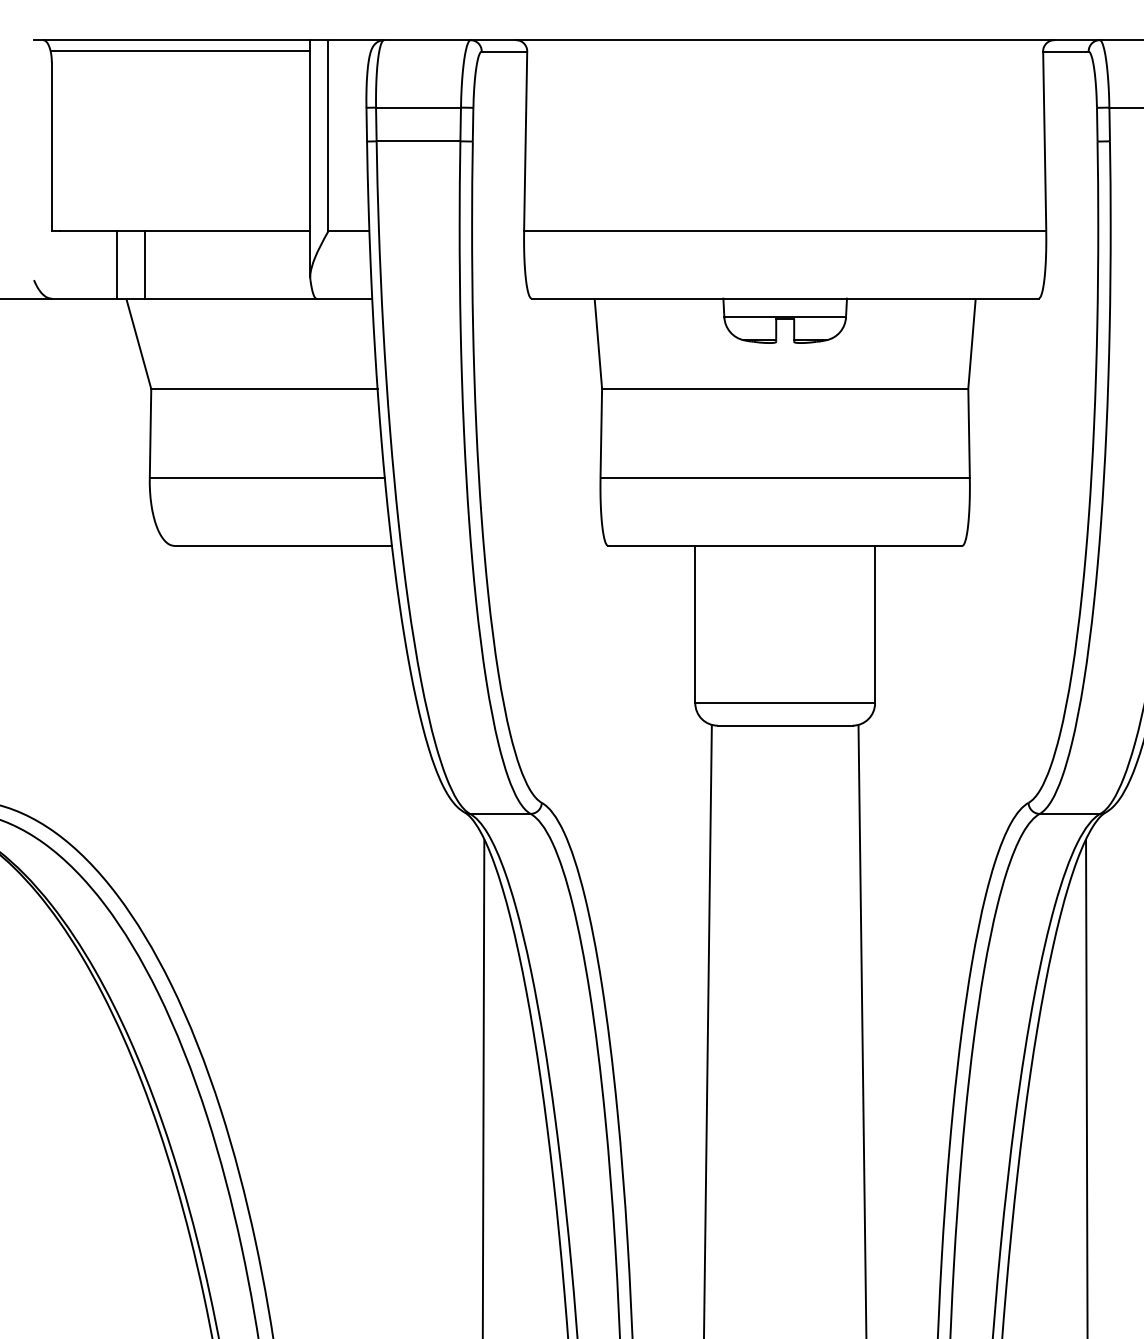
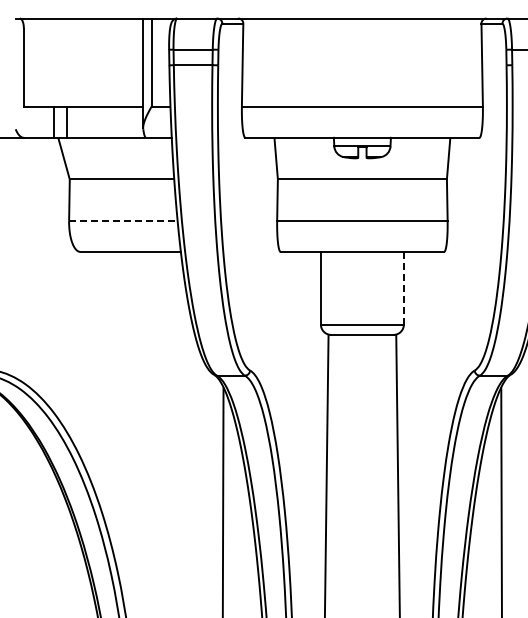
line: (180, 50) -> (83, 23), removed
line: (267, 477) -> (123, 220), solid -> dashed
line: (874, 625) -> (403, 288), solid -> dashed

